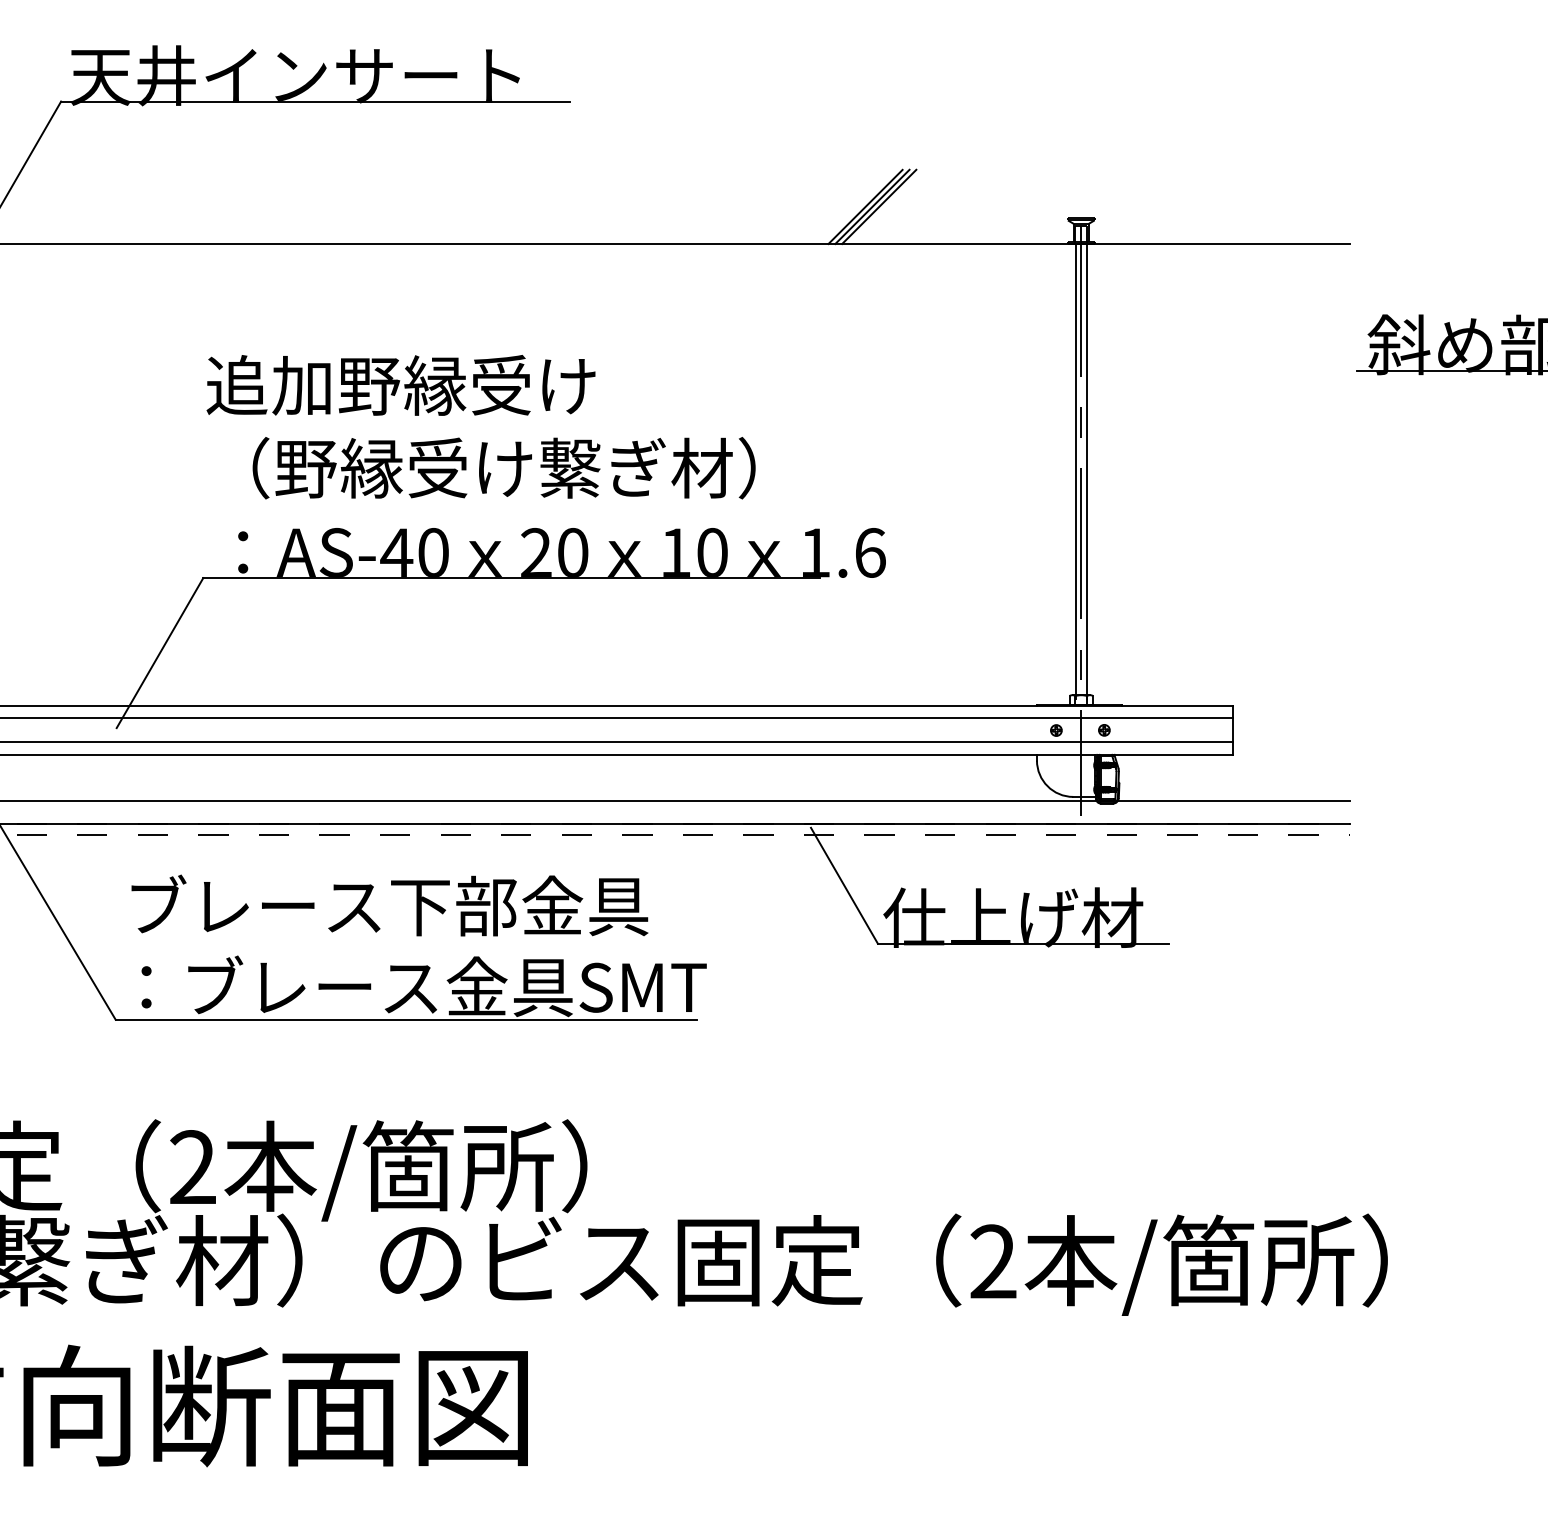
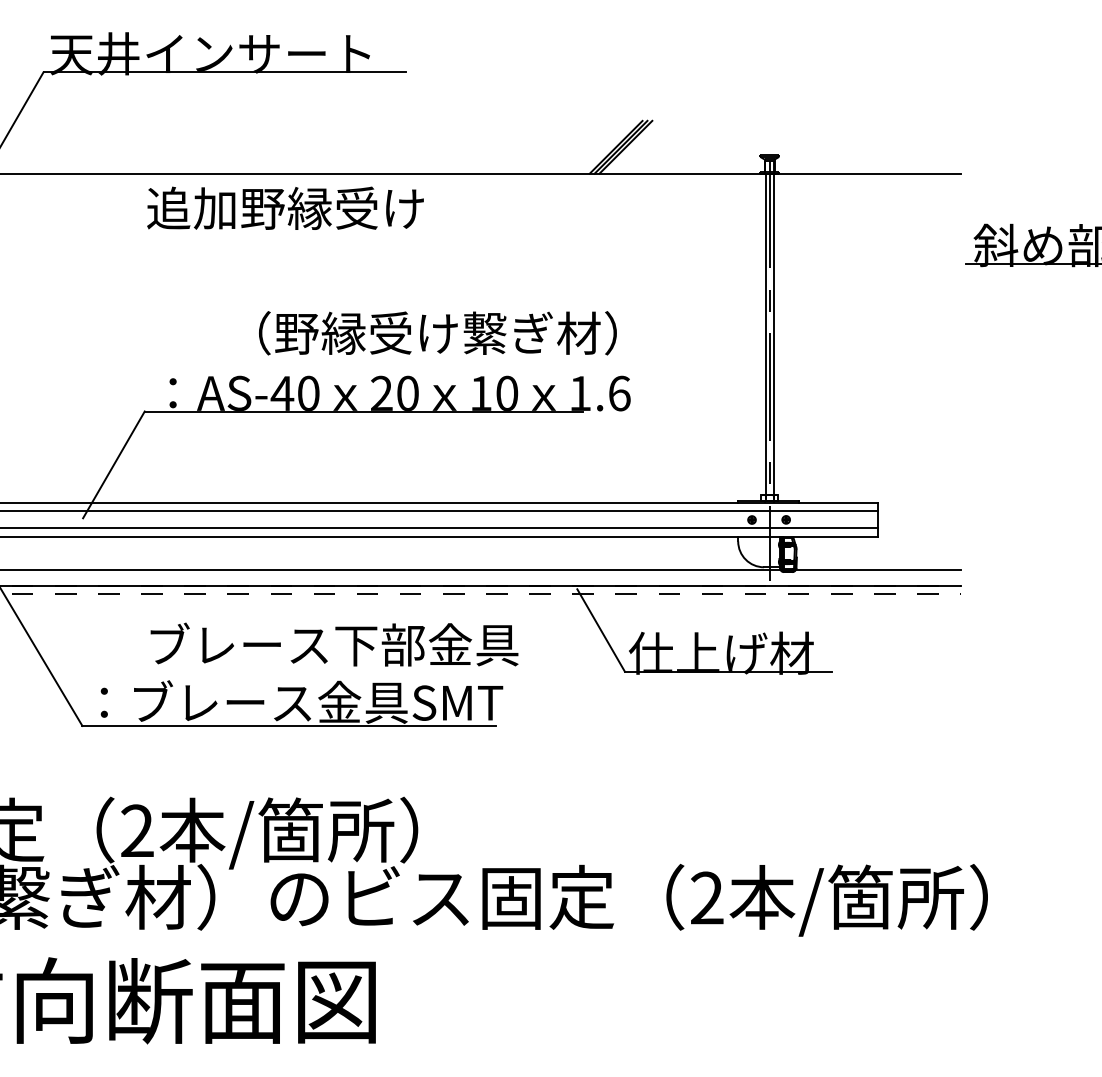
text: (401, 384) -> (285, 207), moved
text: (503, 468) -> (437, 333), moved
text: (389, 905) -> (334, 644), moved

